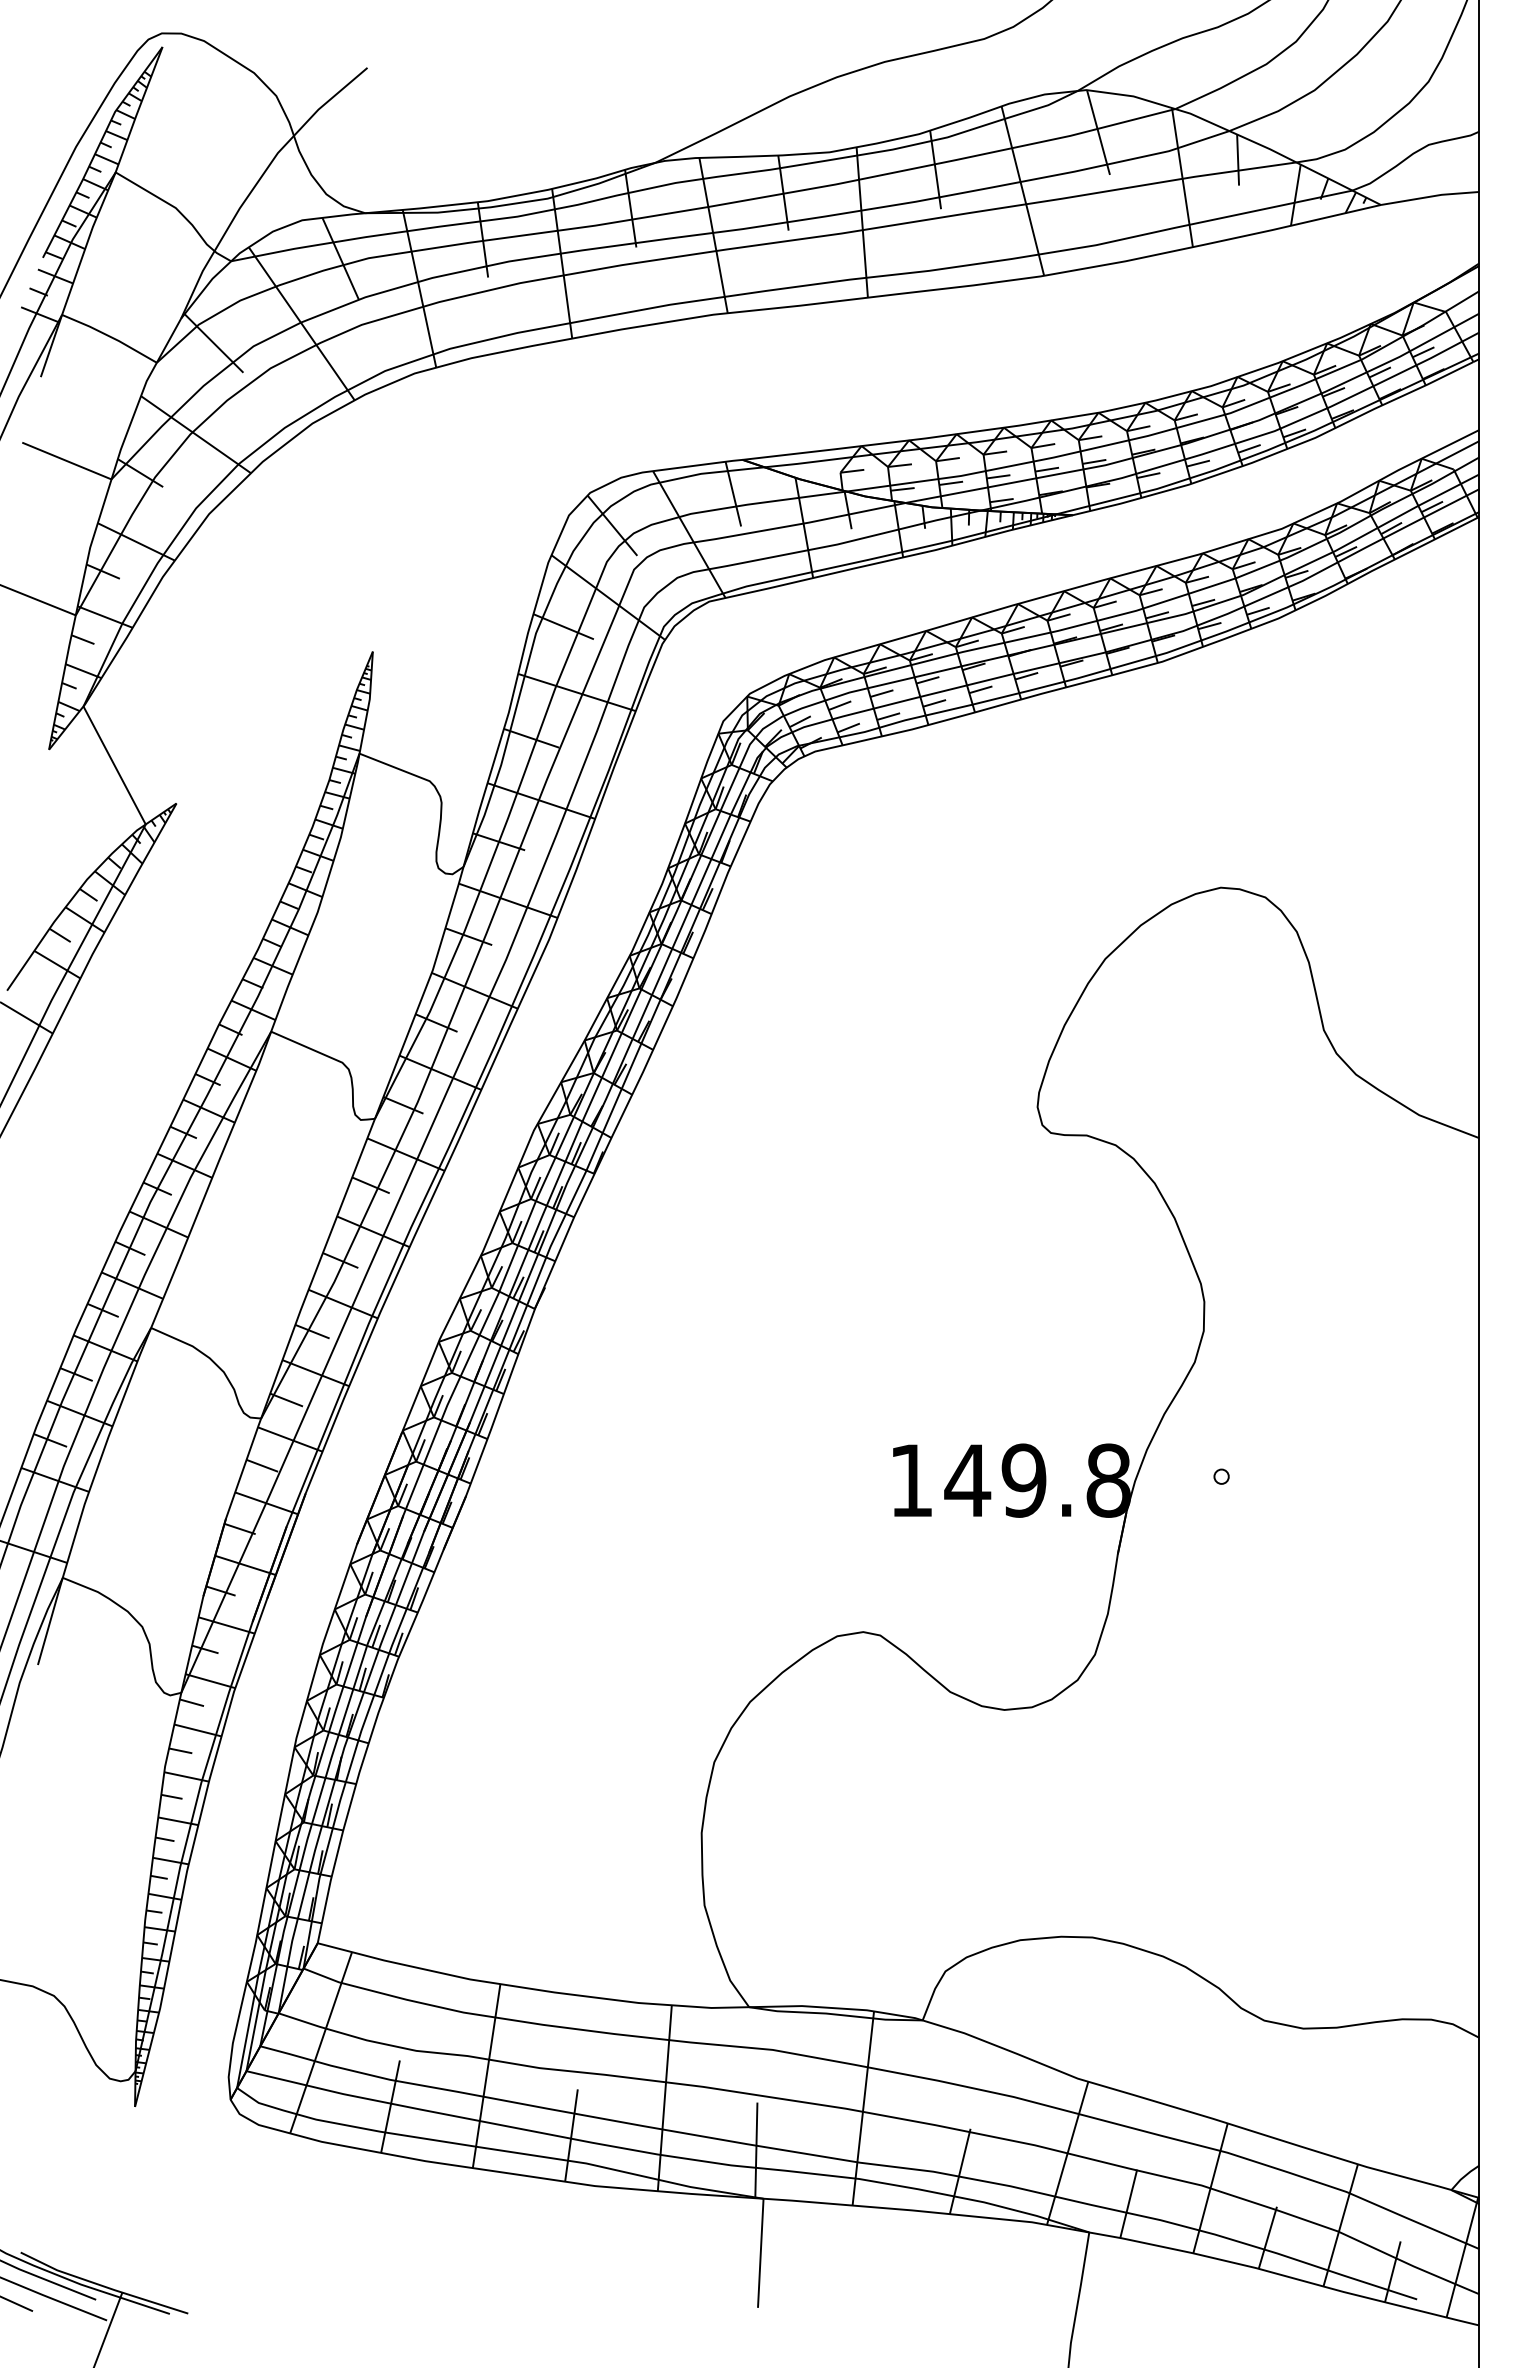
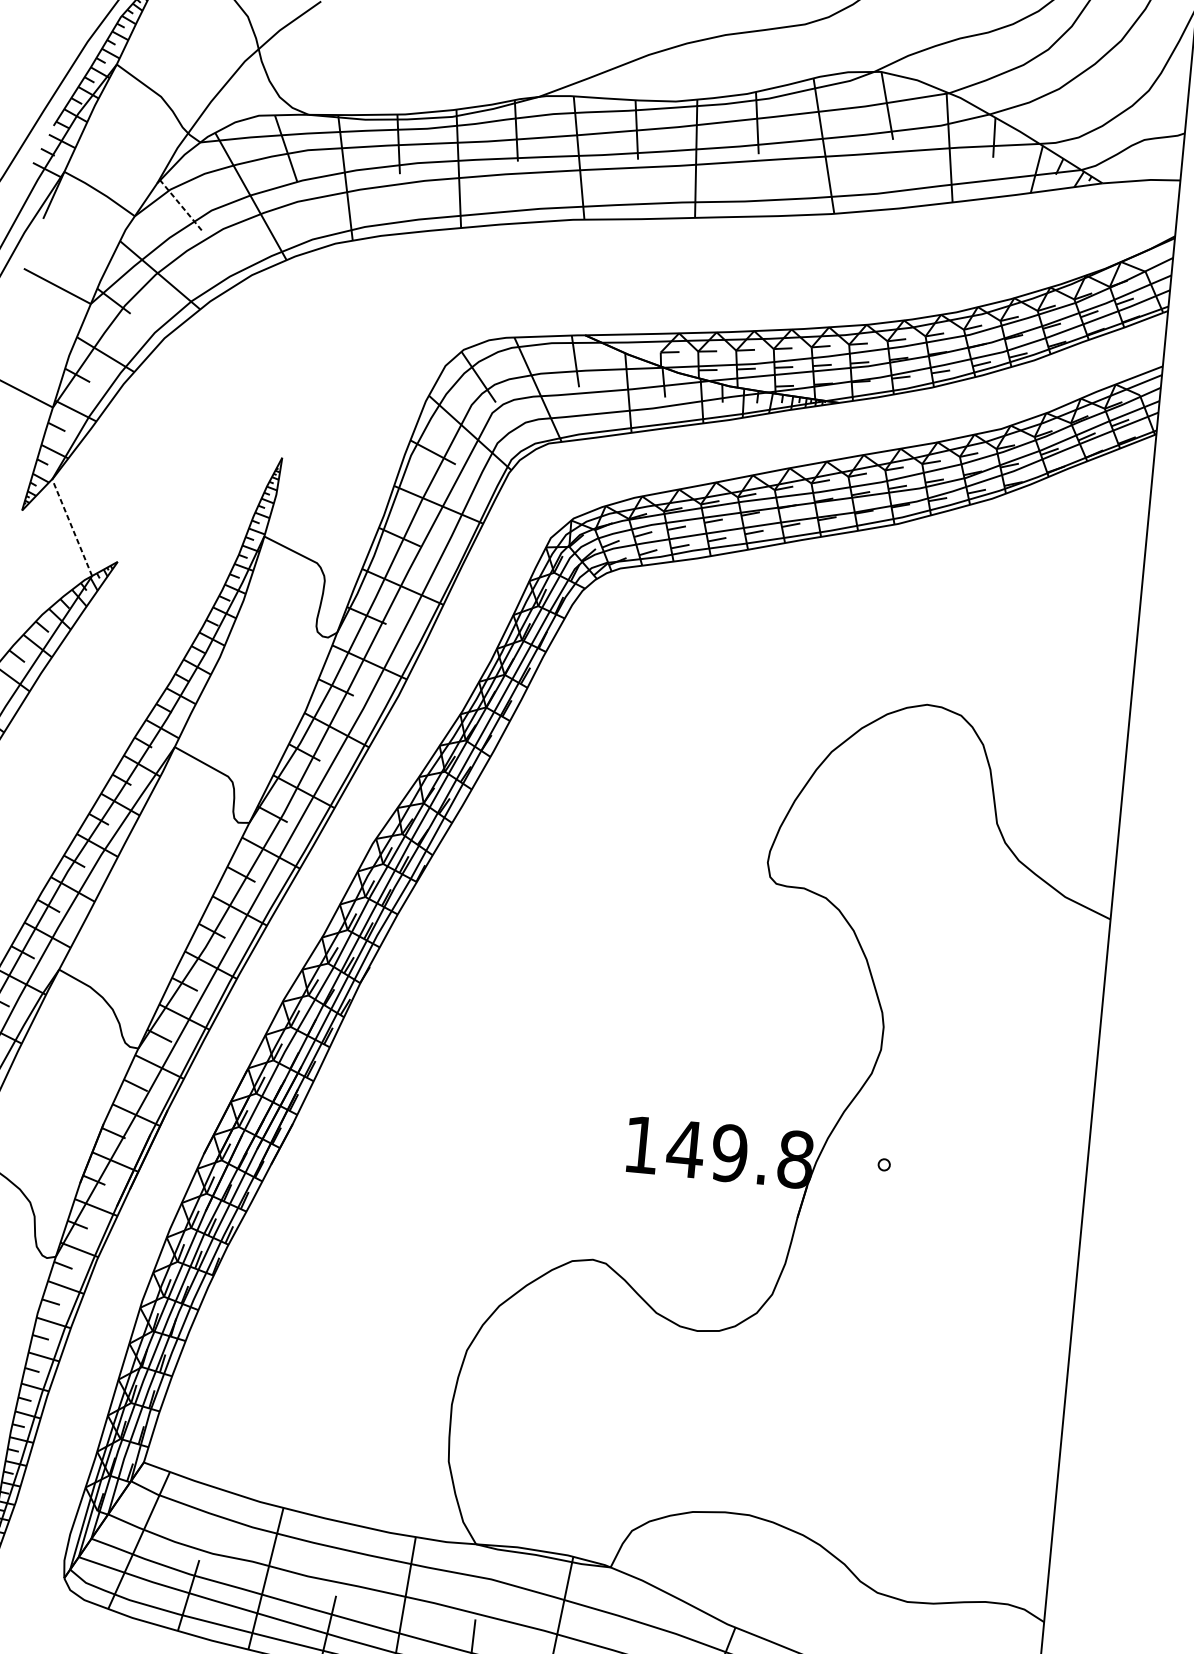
line: (214, 343) -> (181, 205), solid -> dashed
line: (114, 765) -> (72, 527), solid -> dashed

